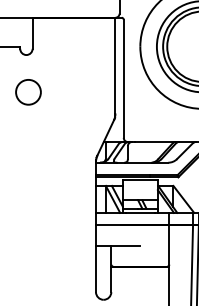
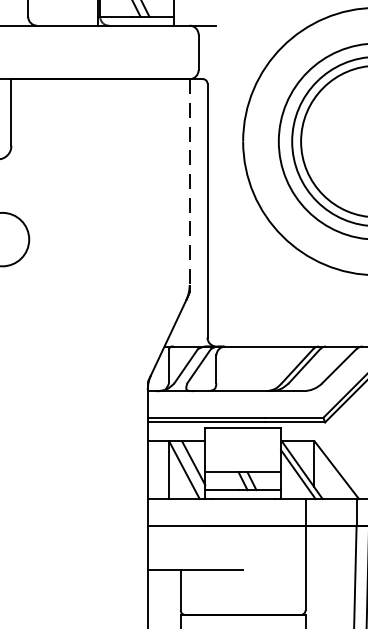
line: (115, 65) -> (189, 181), solid -> dashed

